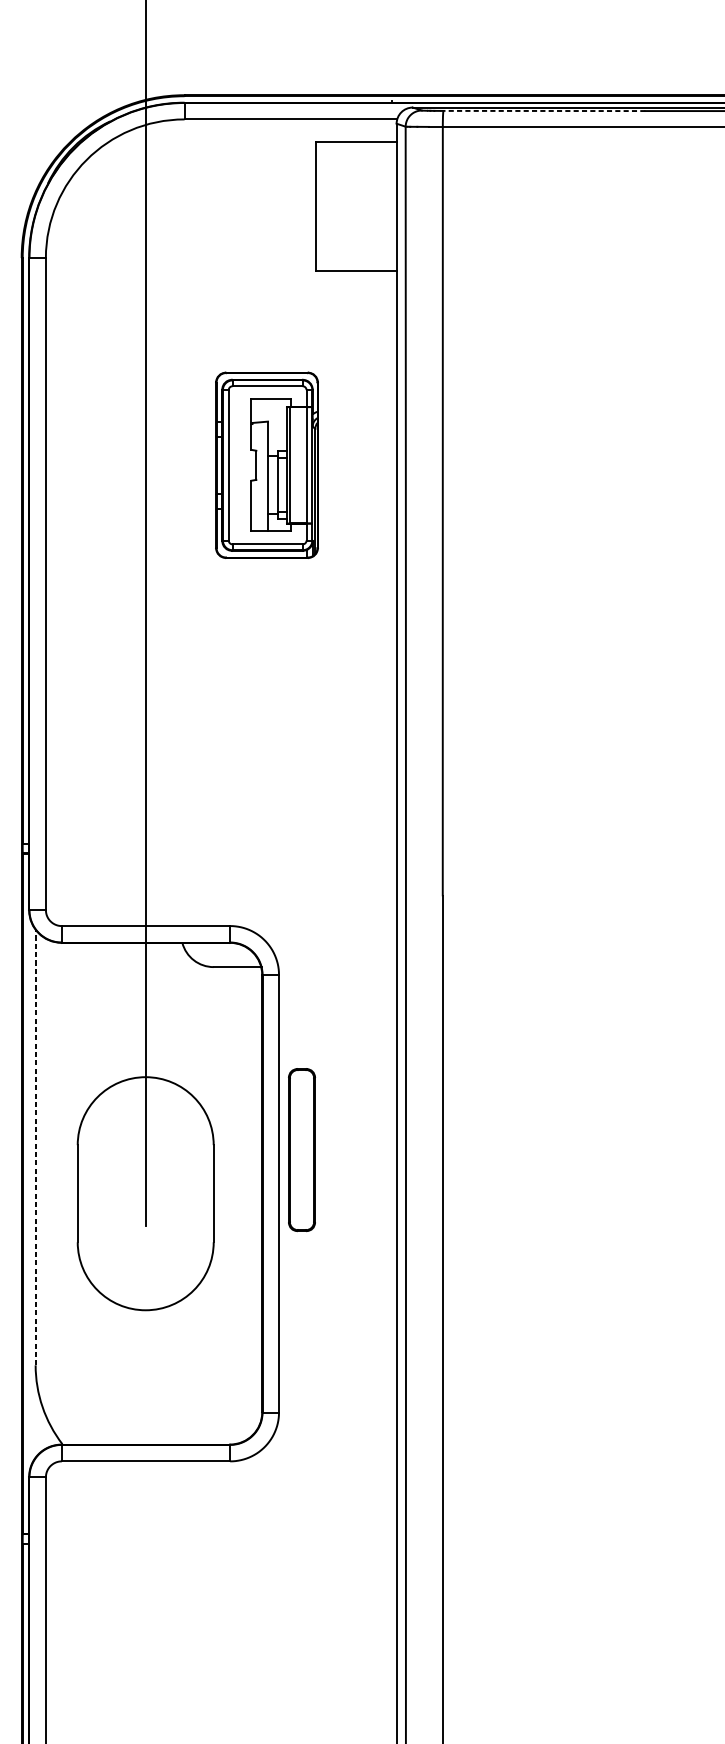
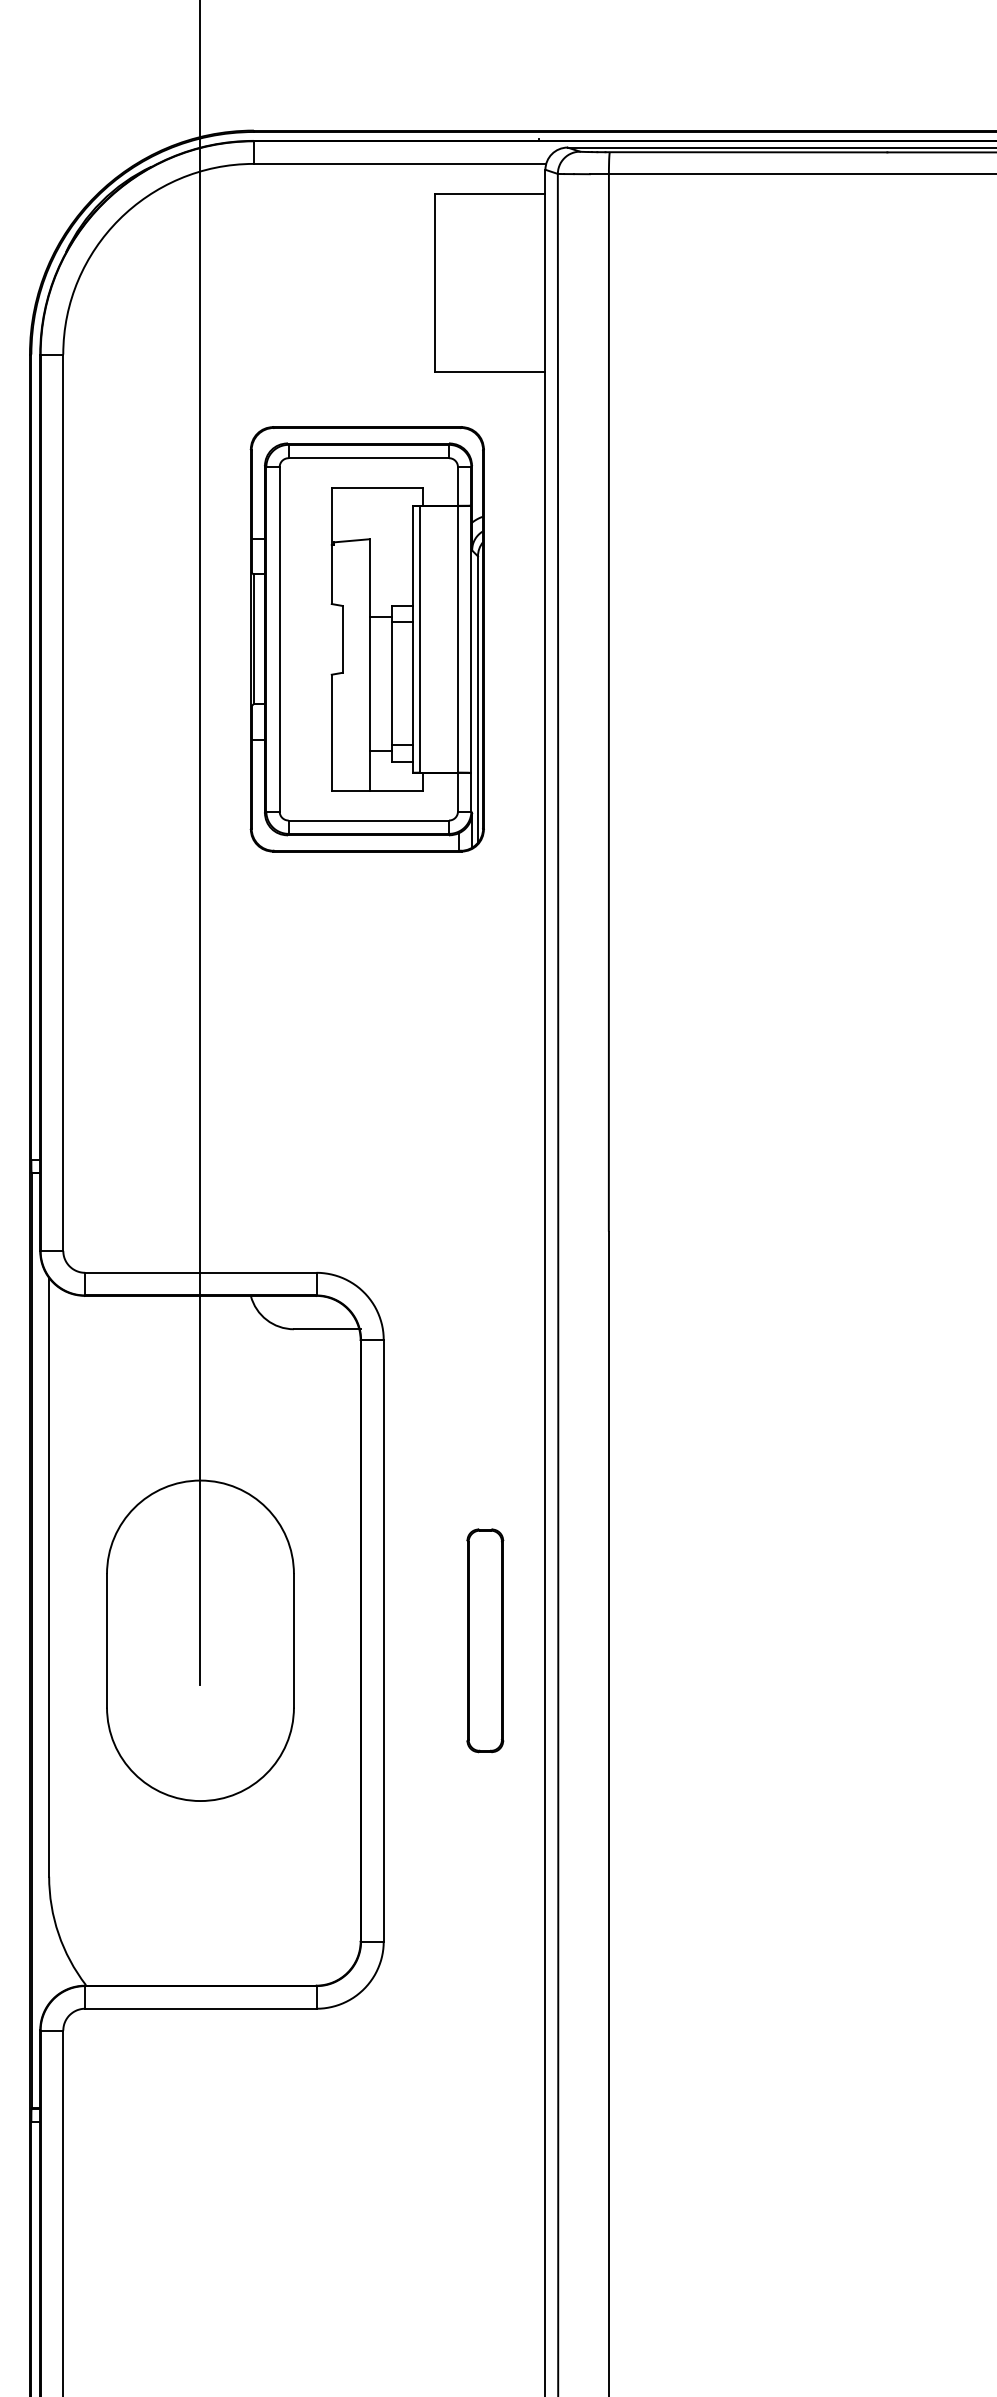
line: (542, 111) -> (746, 152), dashed -> solid
part: (266, 465) -> (366, 639), size x1.67
line: (35, 1146) -> (49, 1576), dashed -> solid
part: (302, 1149) -> (485, 1640), moved

